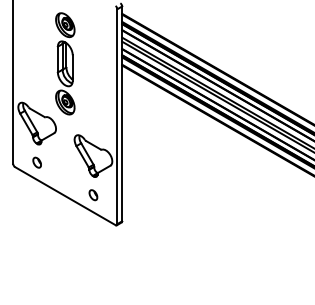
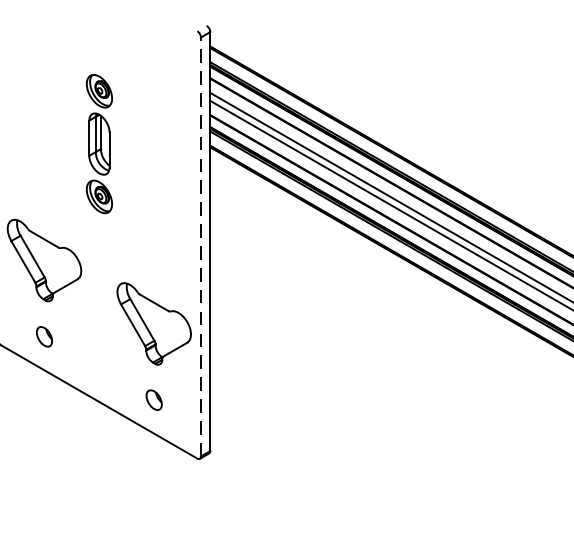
part: (65, 63) -> (99, 143), size x0.7
line: (117, 116) -> (201, 246), solid -> dashed

